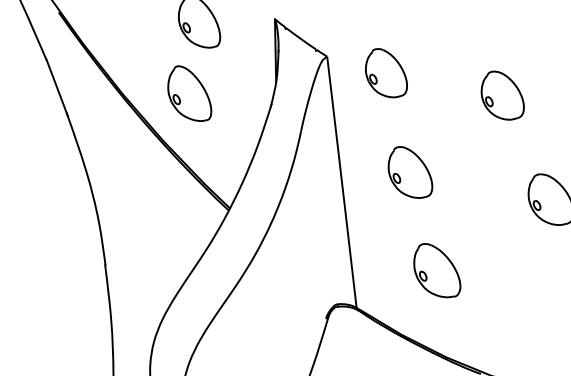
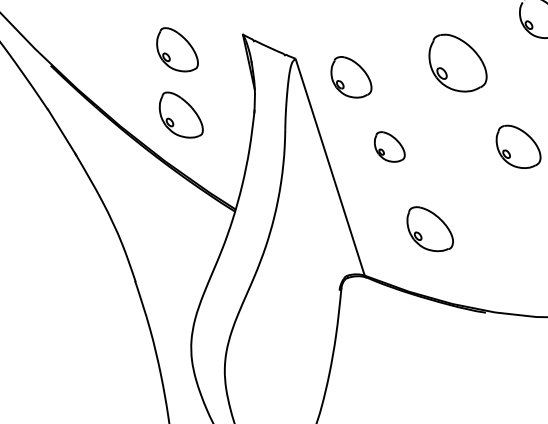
part: (387, 73) -> (351, 77), moved
part: (502, 96) -> (457, 63), size x1.4
part: (411, 172) -> (389, 146), size x0.7

